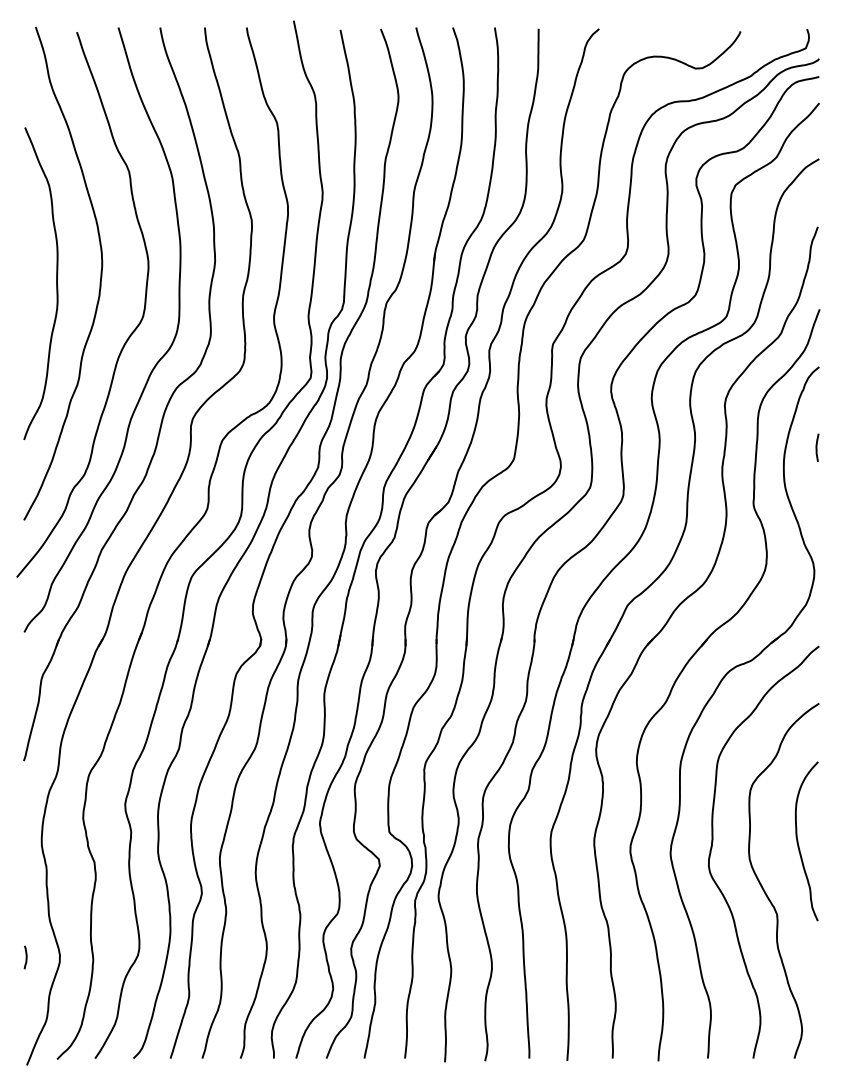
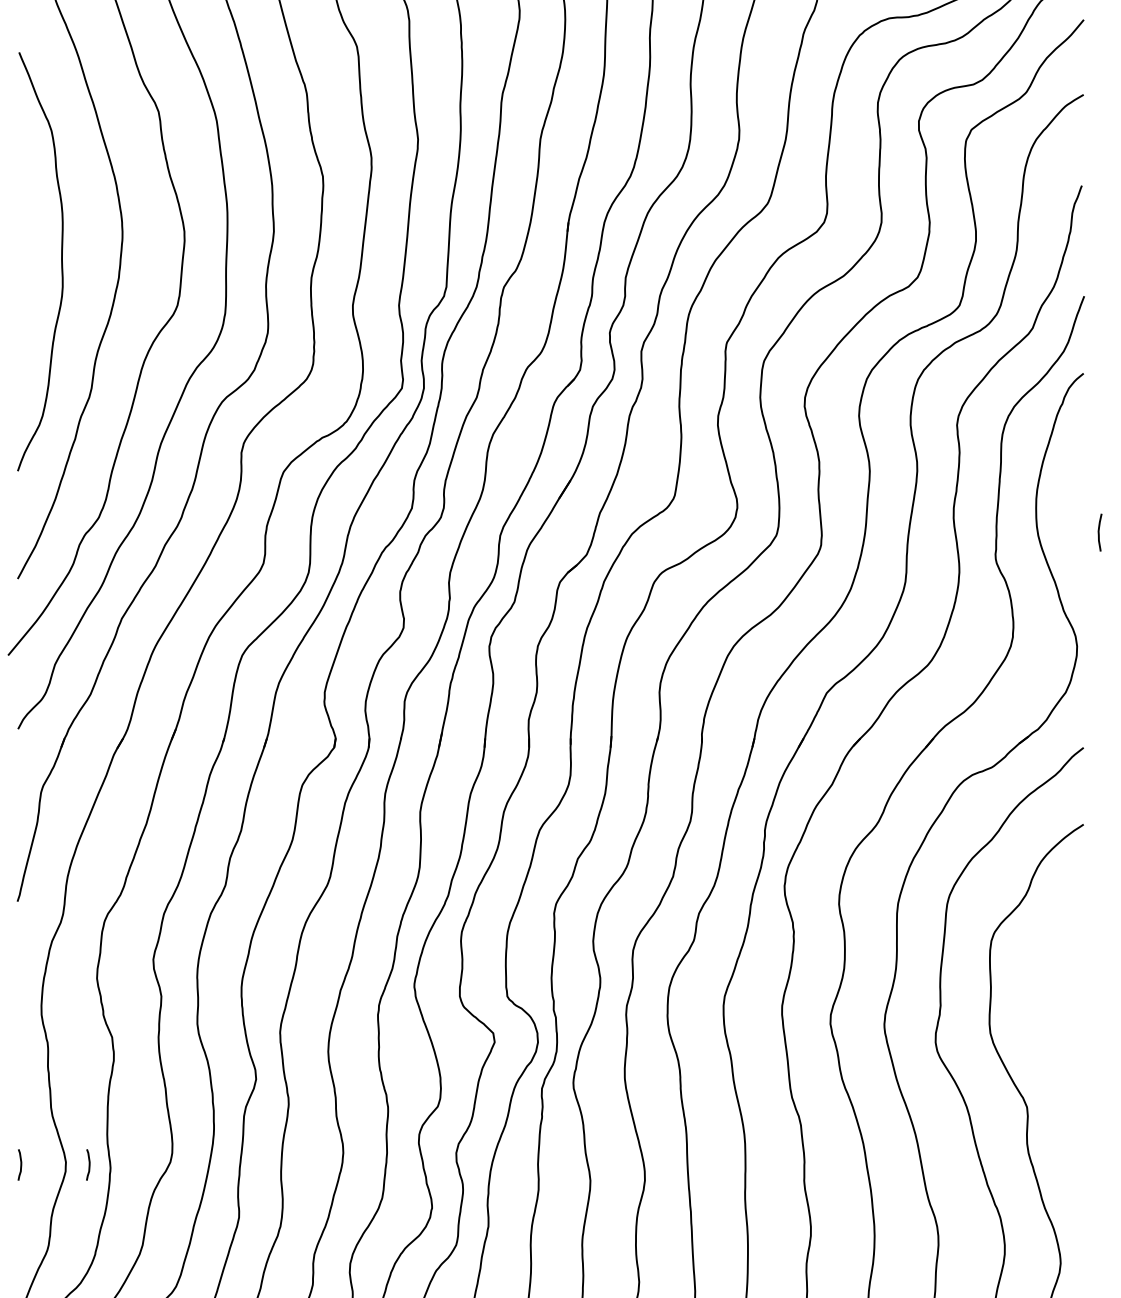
curve: (817, 447) -> (1100, 532), moved
curve: (798, 841) -> (1055, 1009), removed
curve: (76, 957) -> (88, 1164), added

